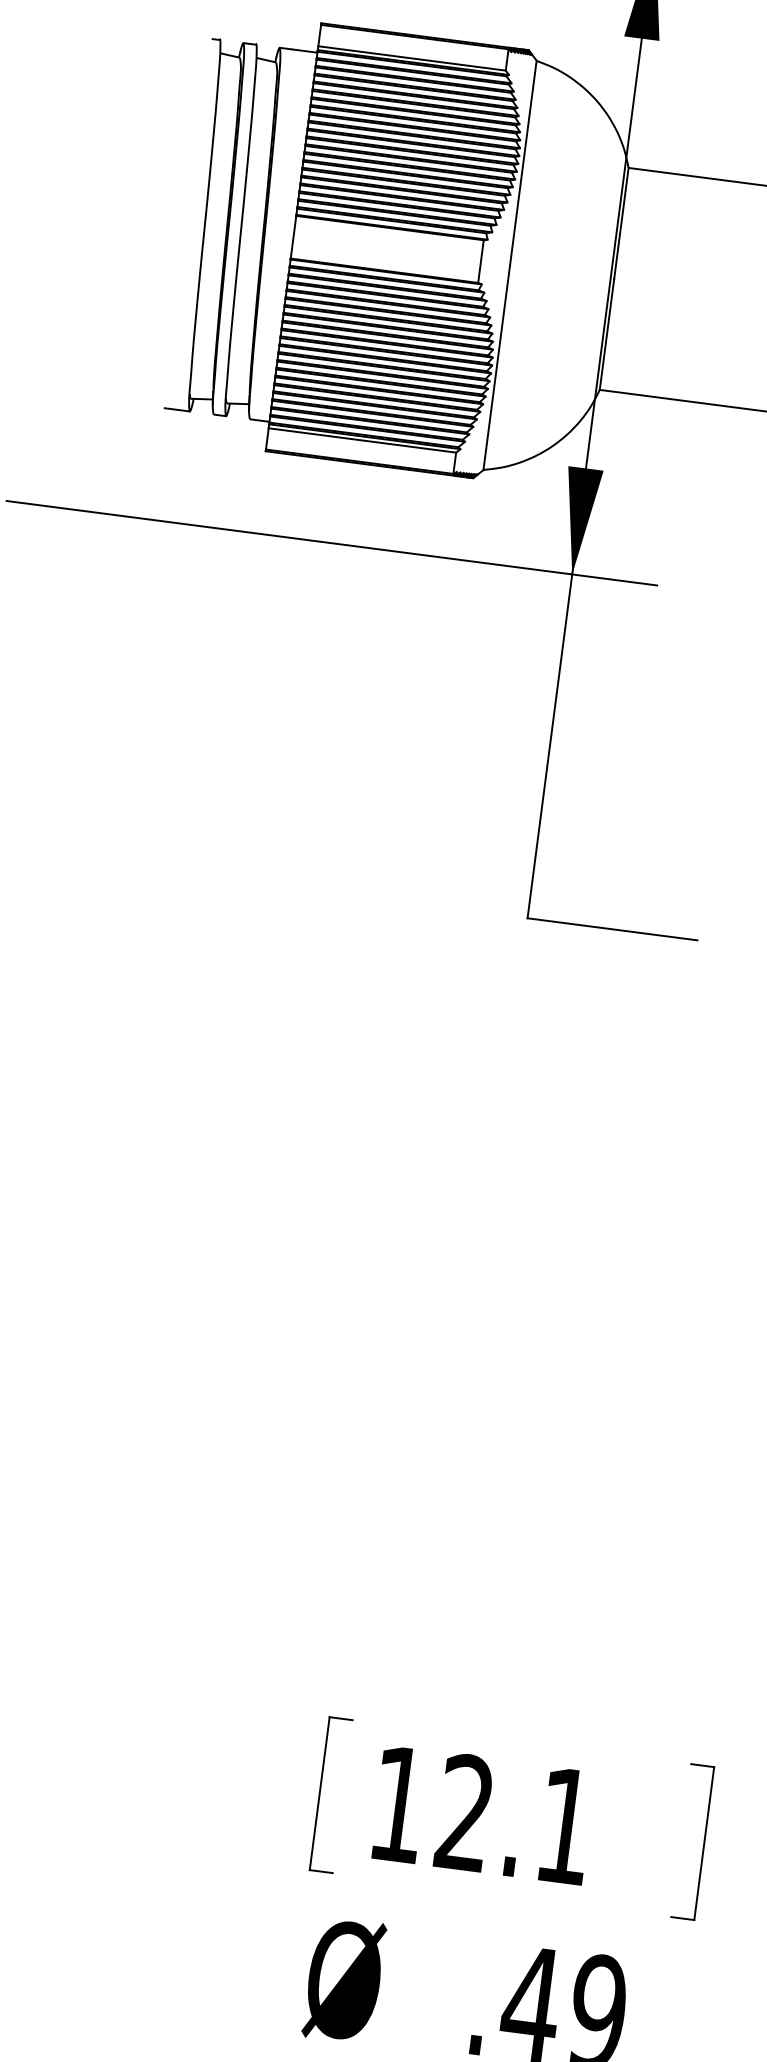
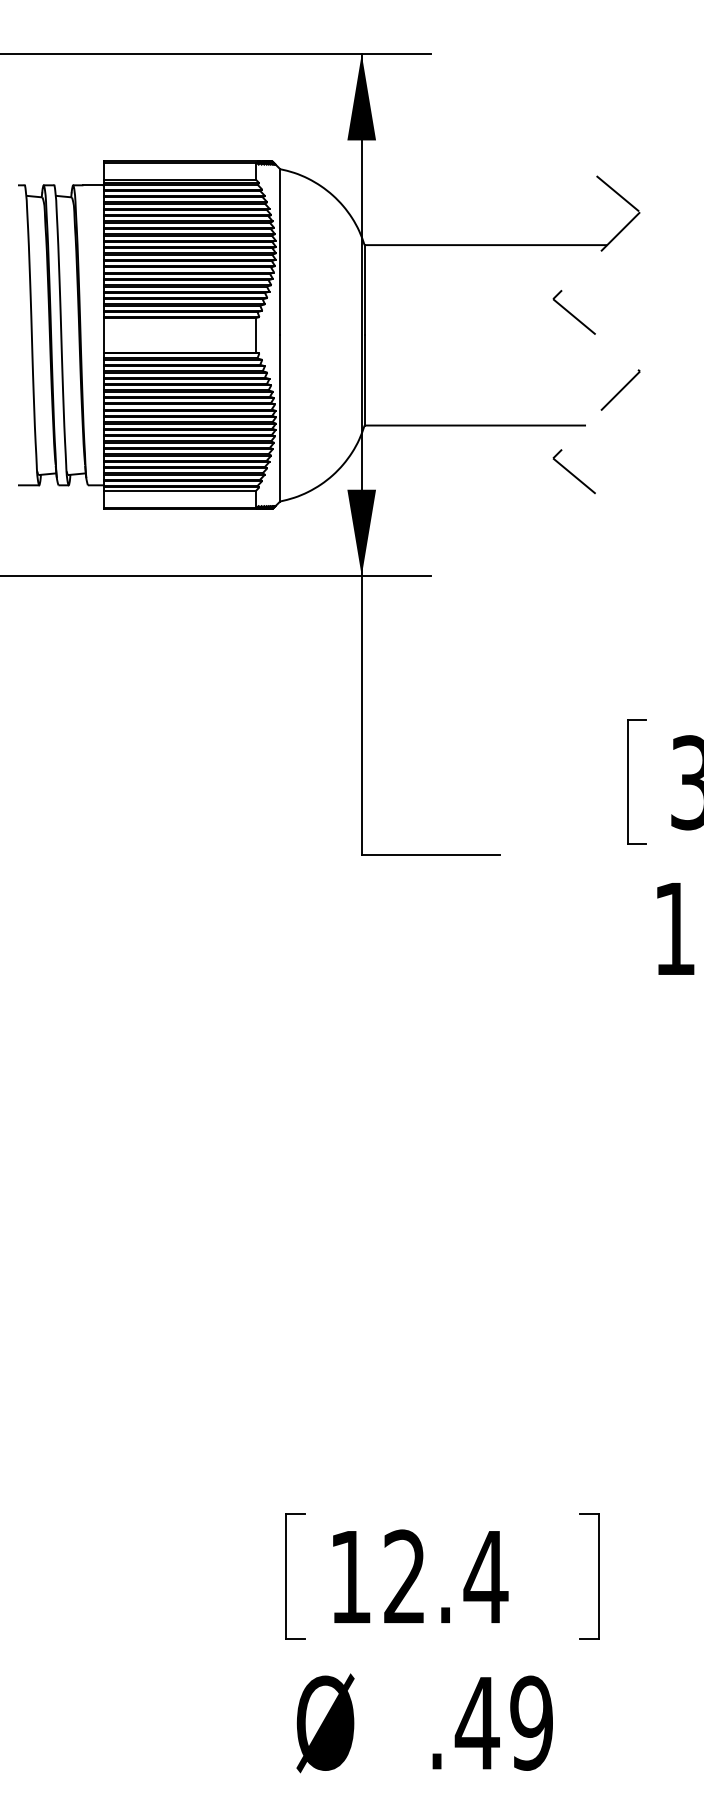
text: (564, 1826) -> (485, 1577), 12.1 -> 12.4

